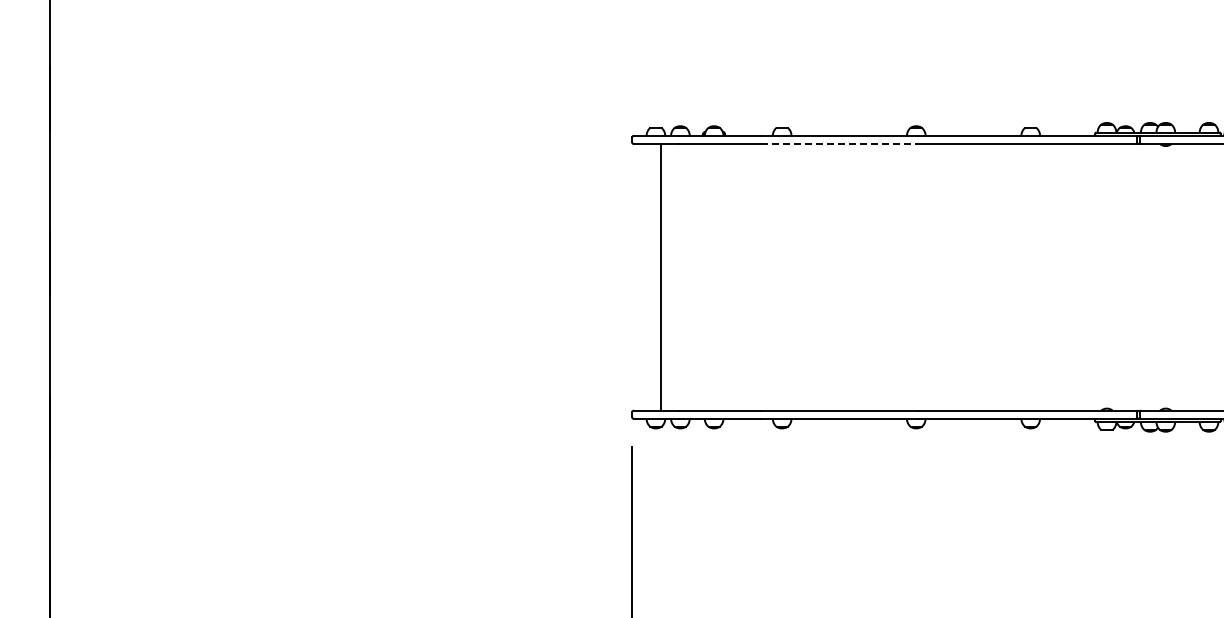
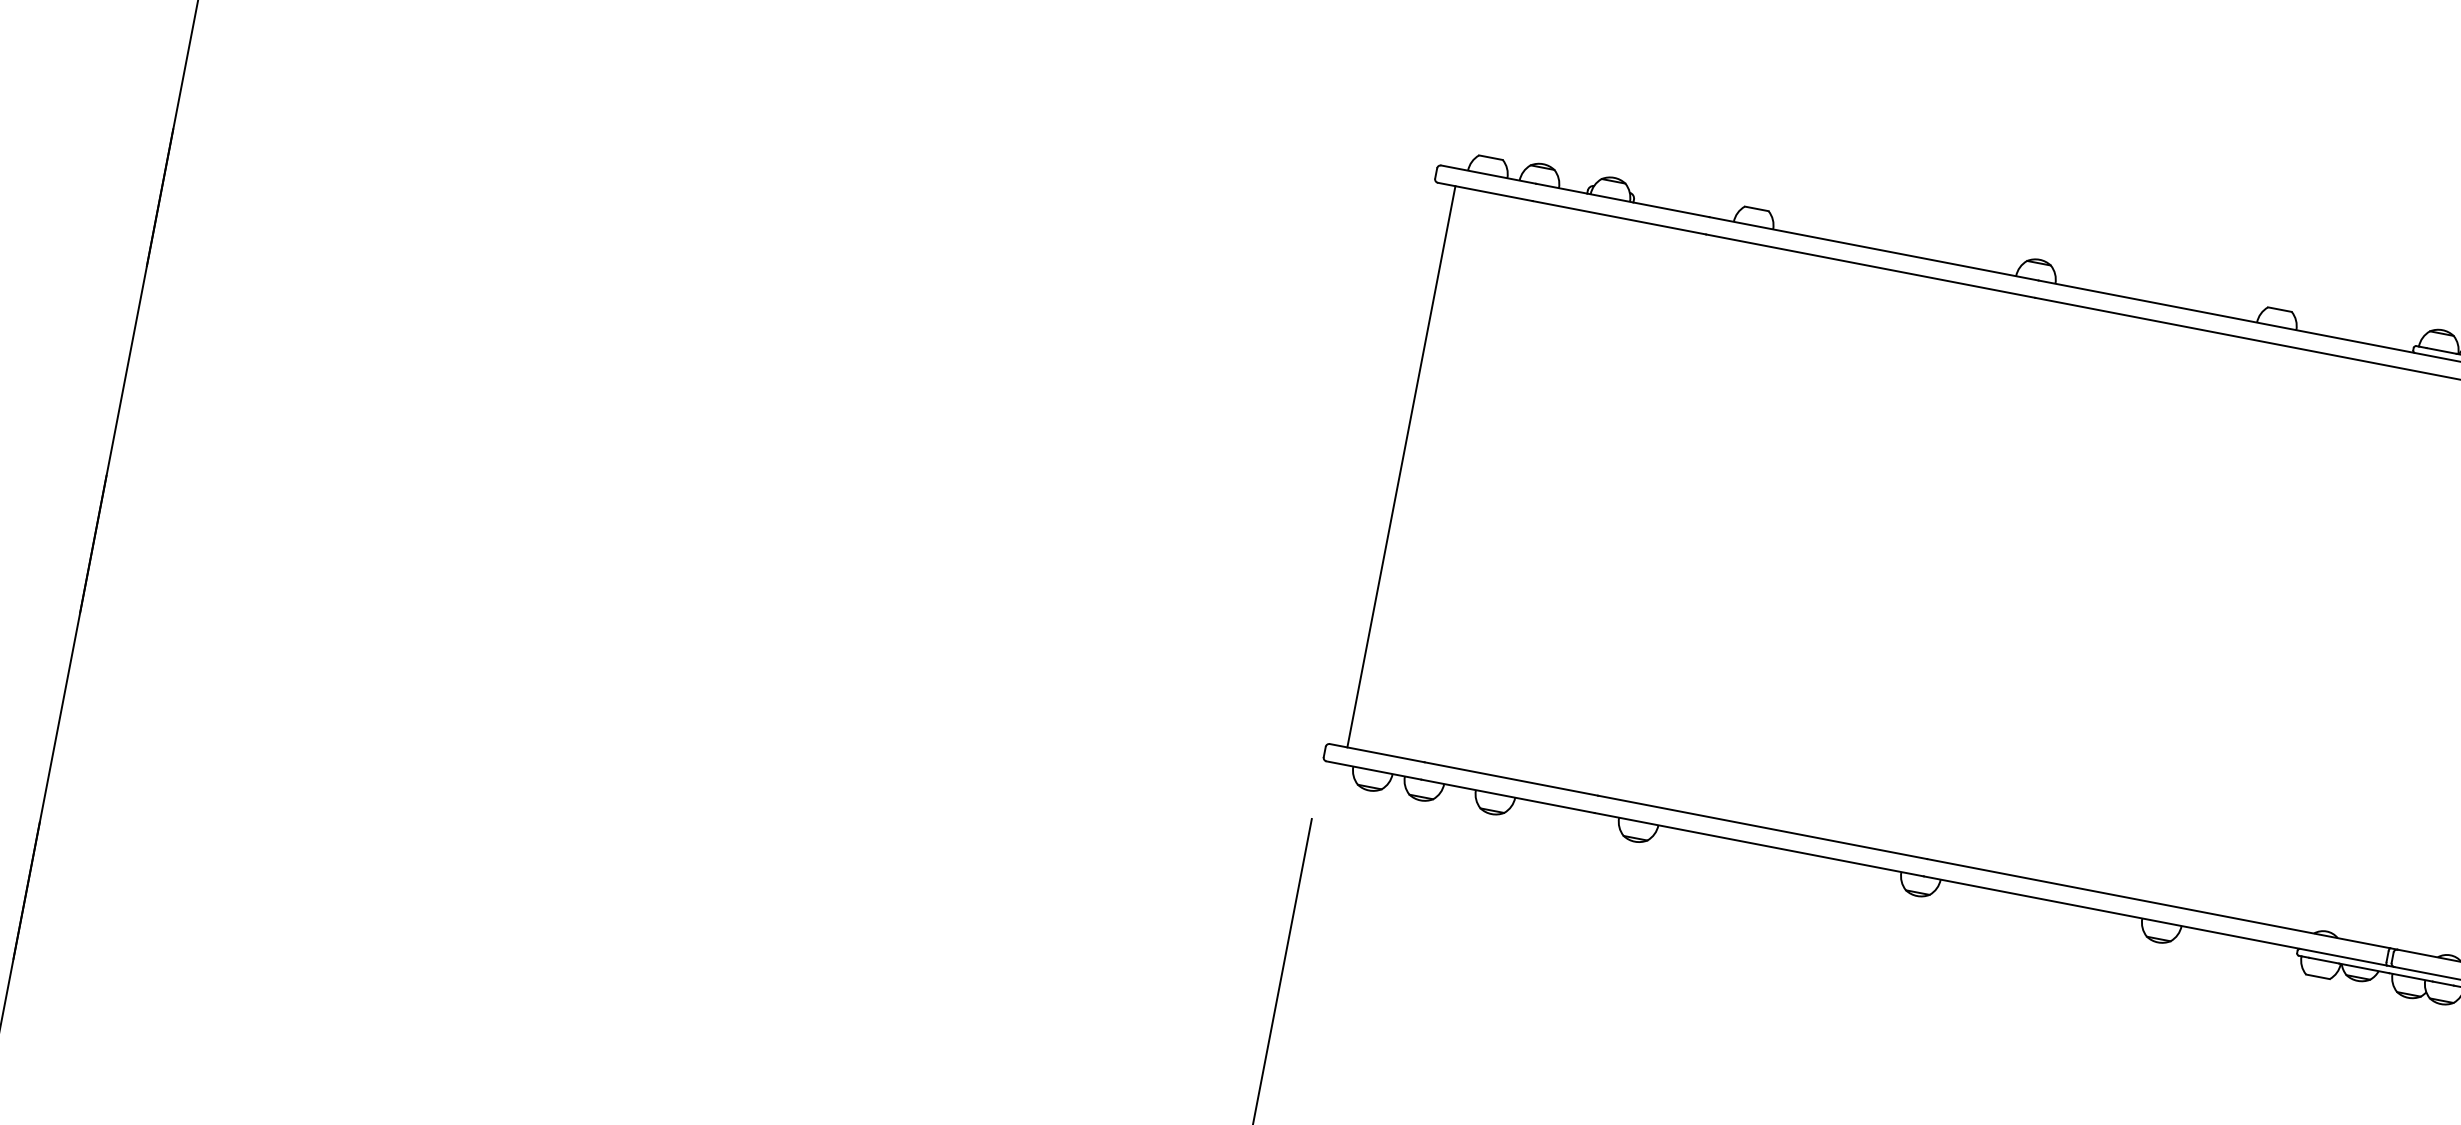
line: (839, 144) -> (1870, 267), dashed -> solid
line: (661, 277) -> (1402, 467), moved

